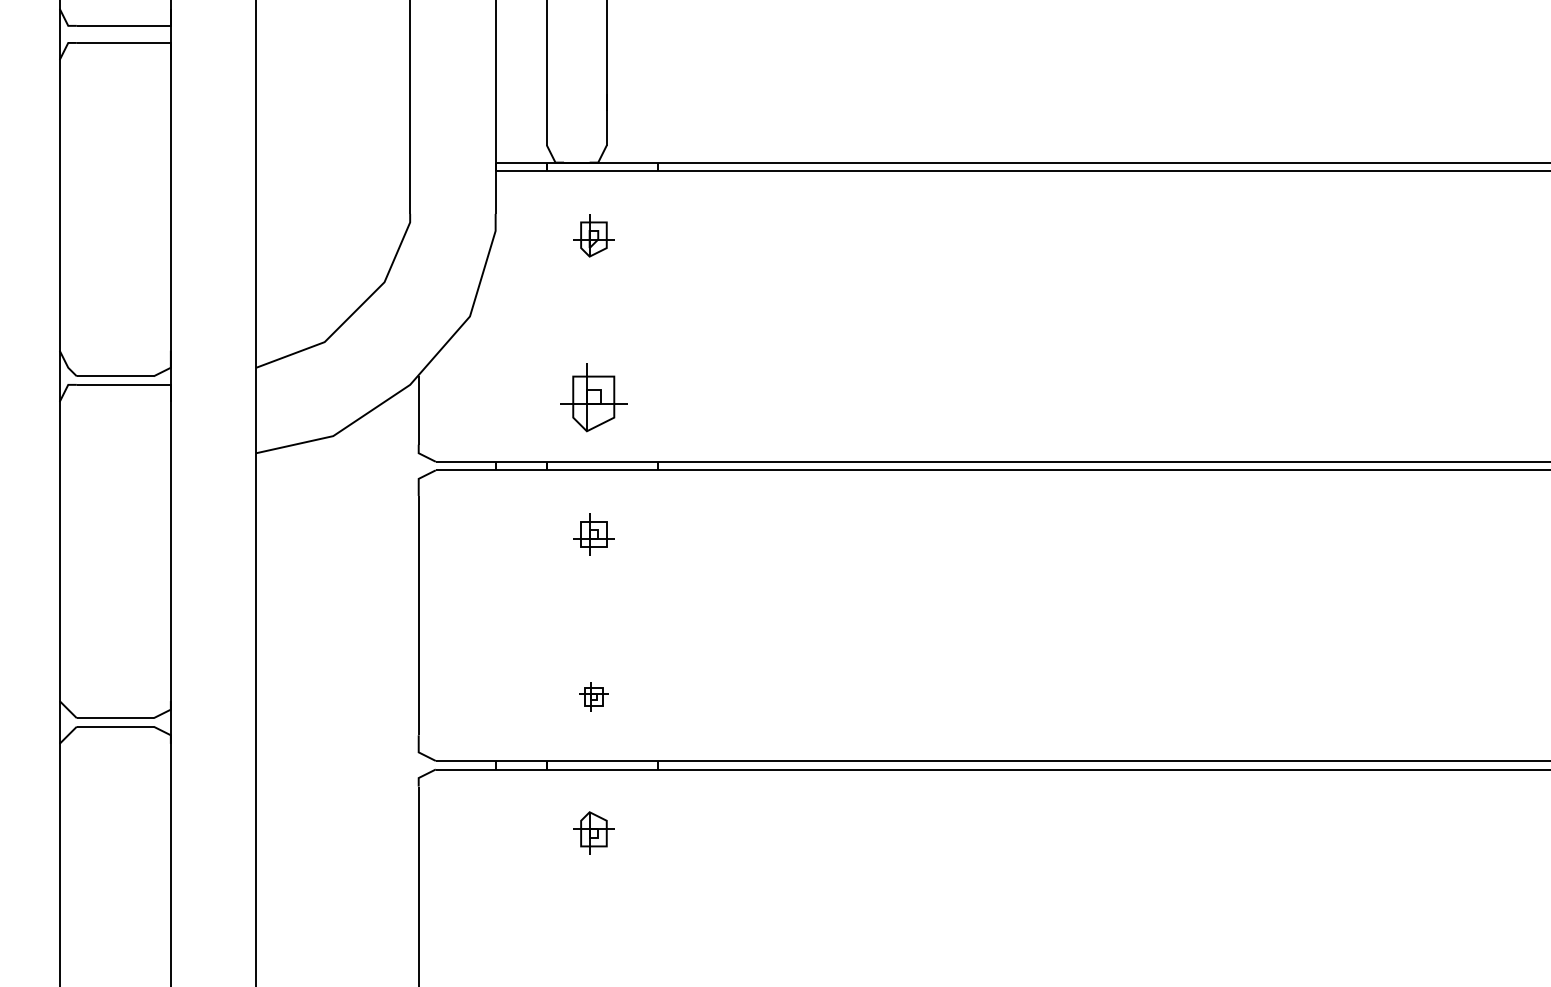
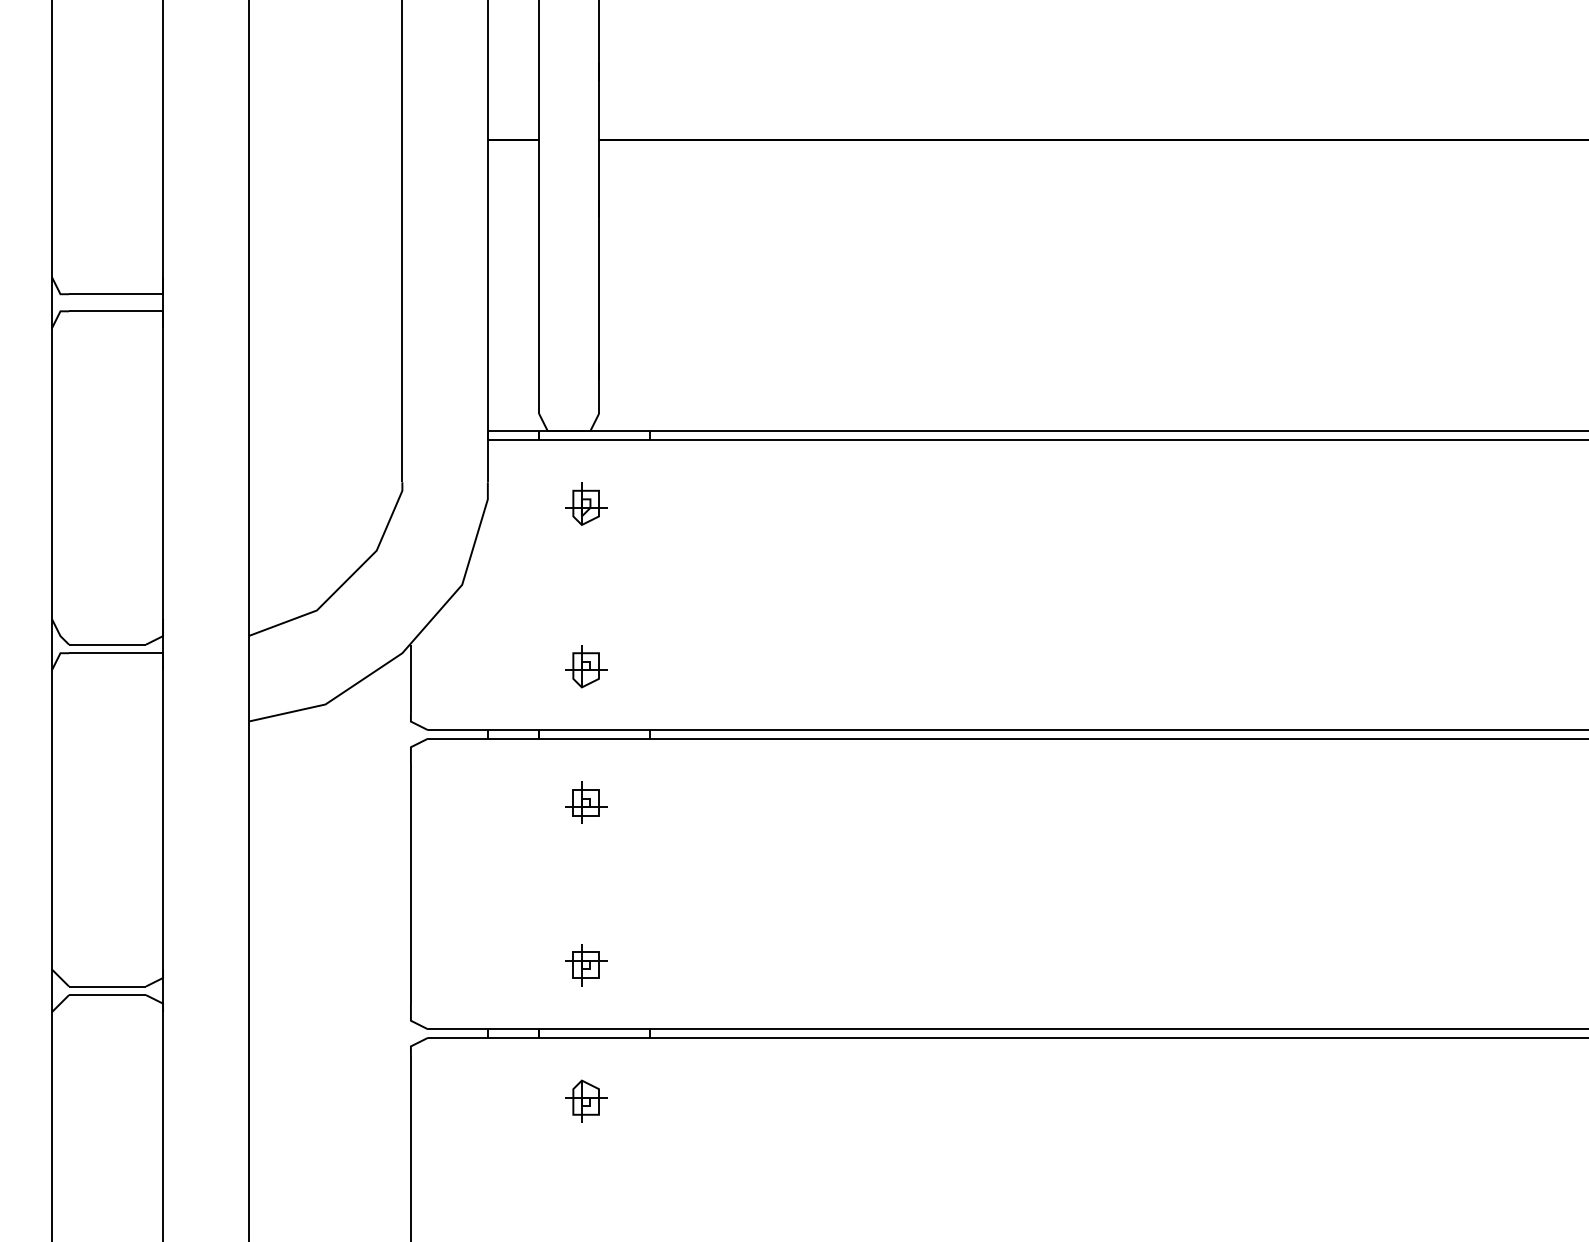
part: (594, 398) -> (586, 666), size x0.62
part: (594, 697) -> (586, 965), size x1.43

